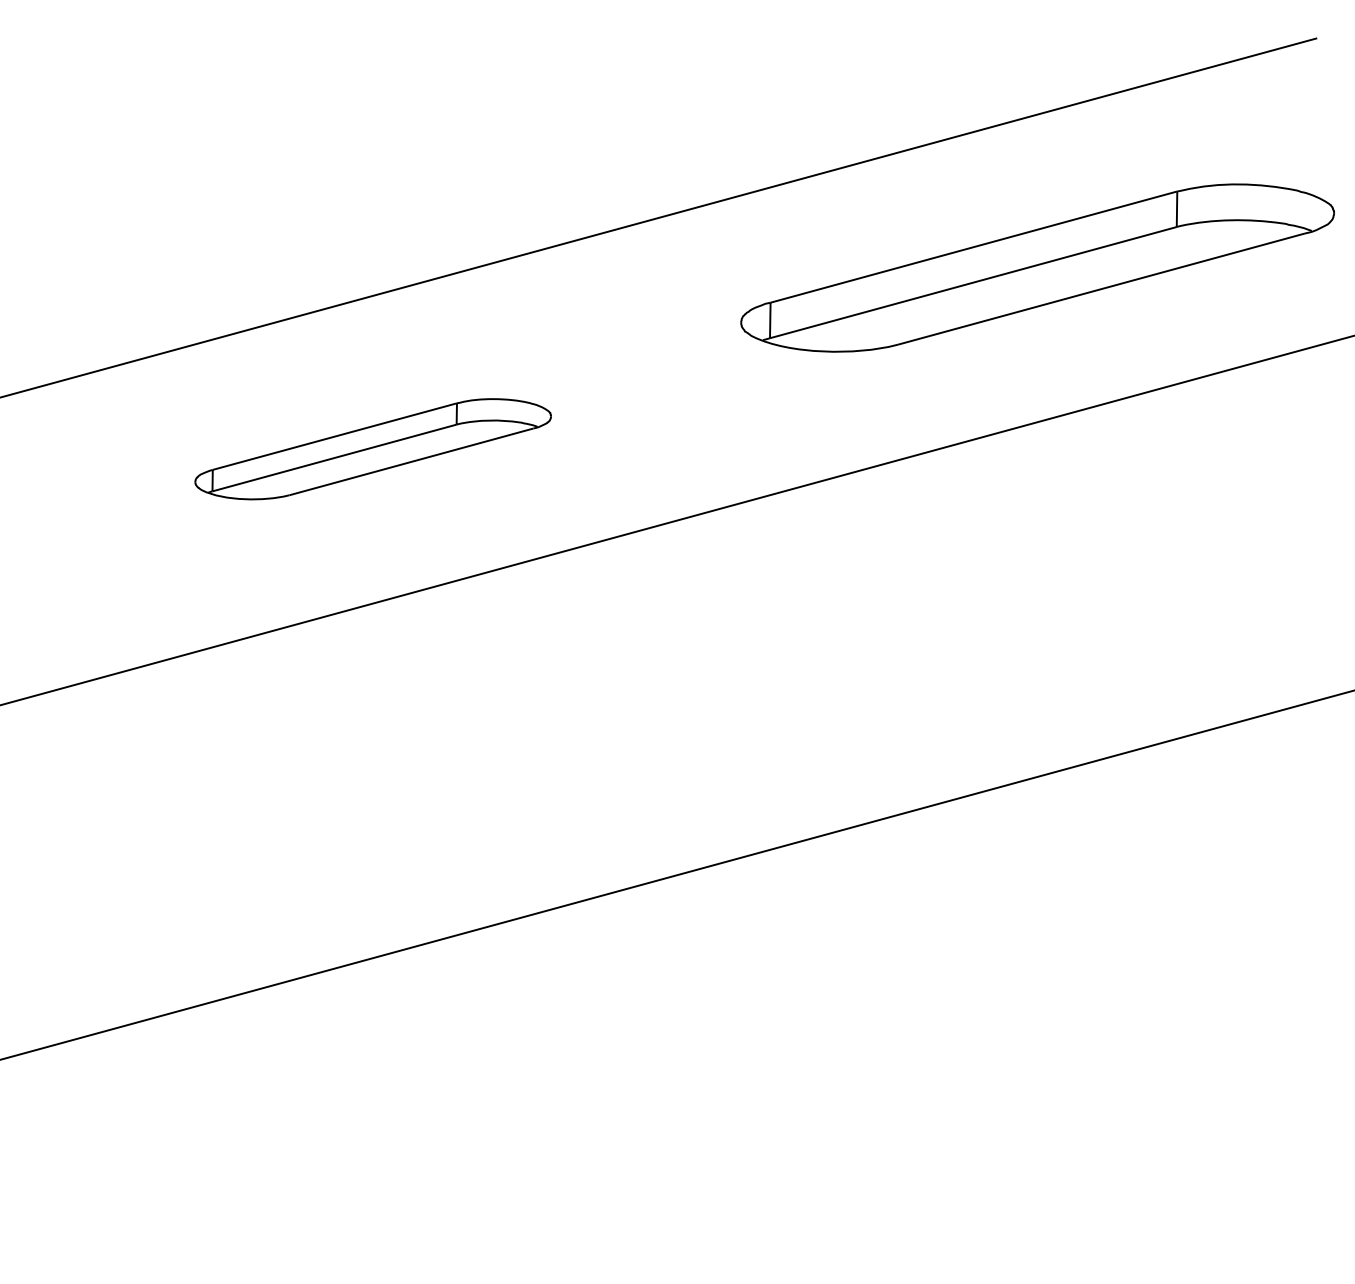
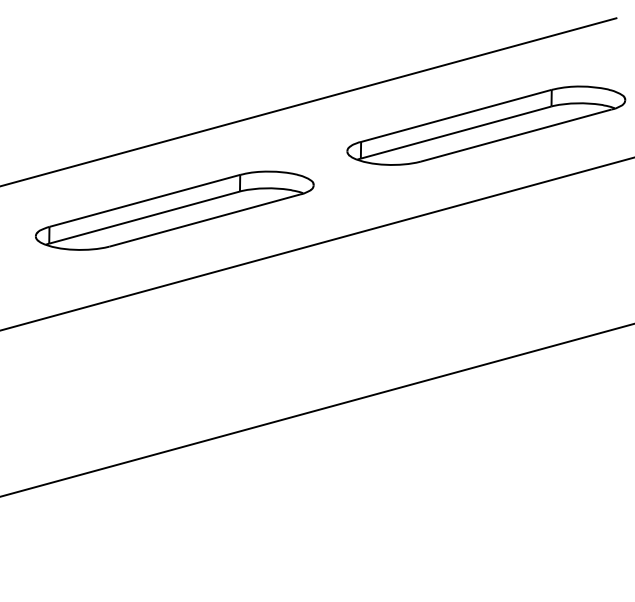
part: (372, 448) -> (174, 210), size x1.67

